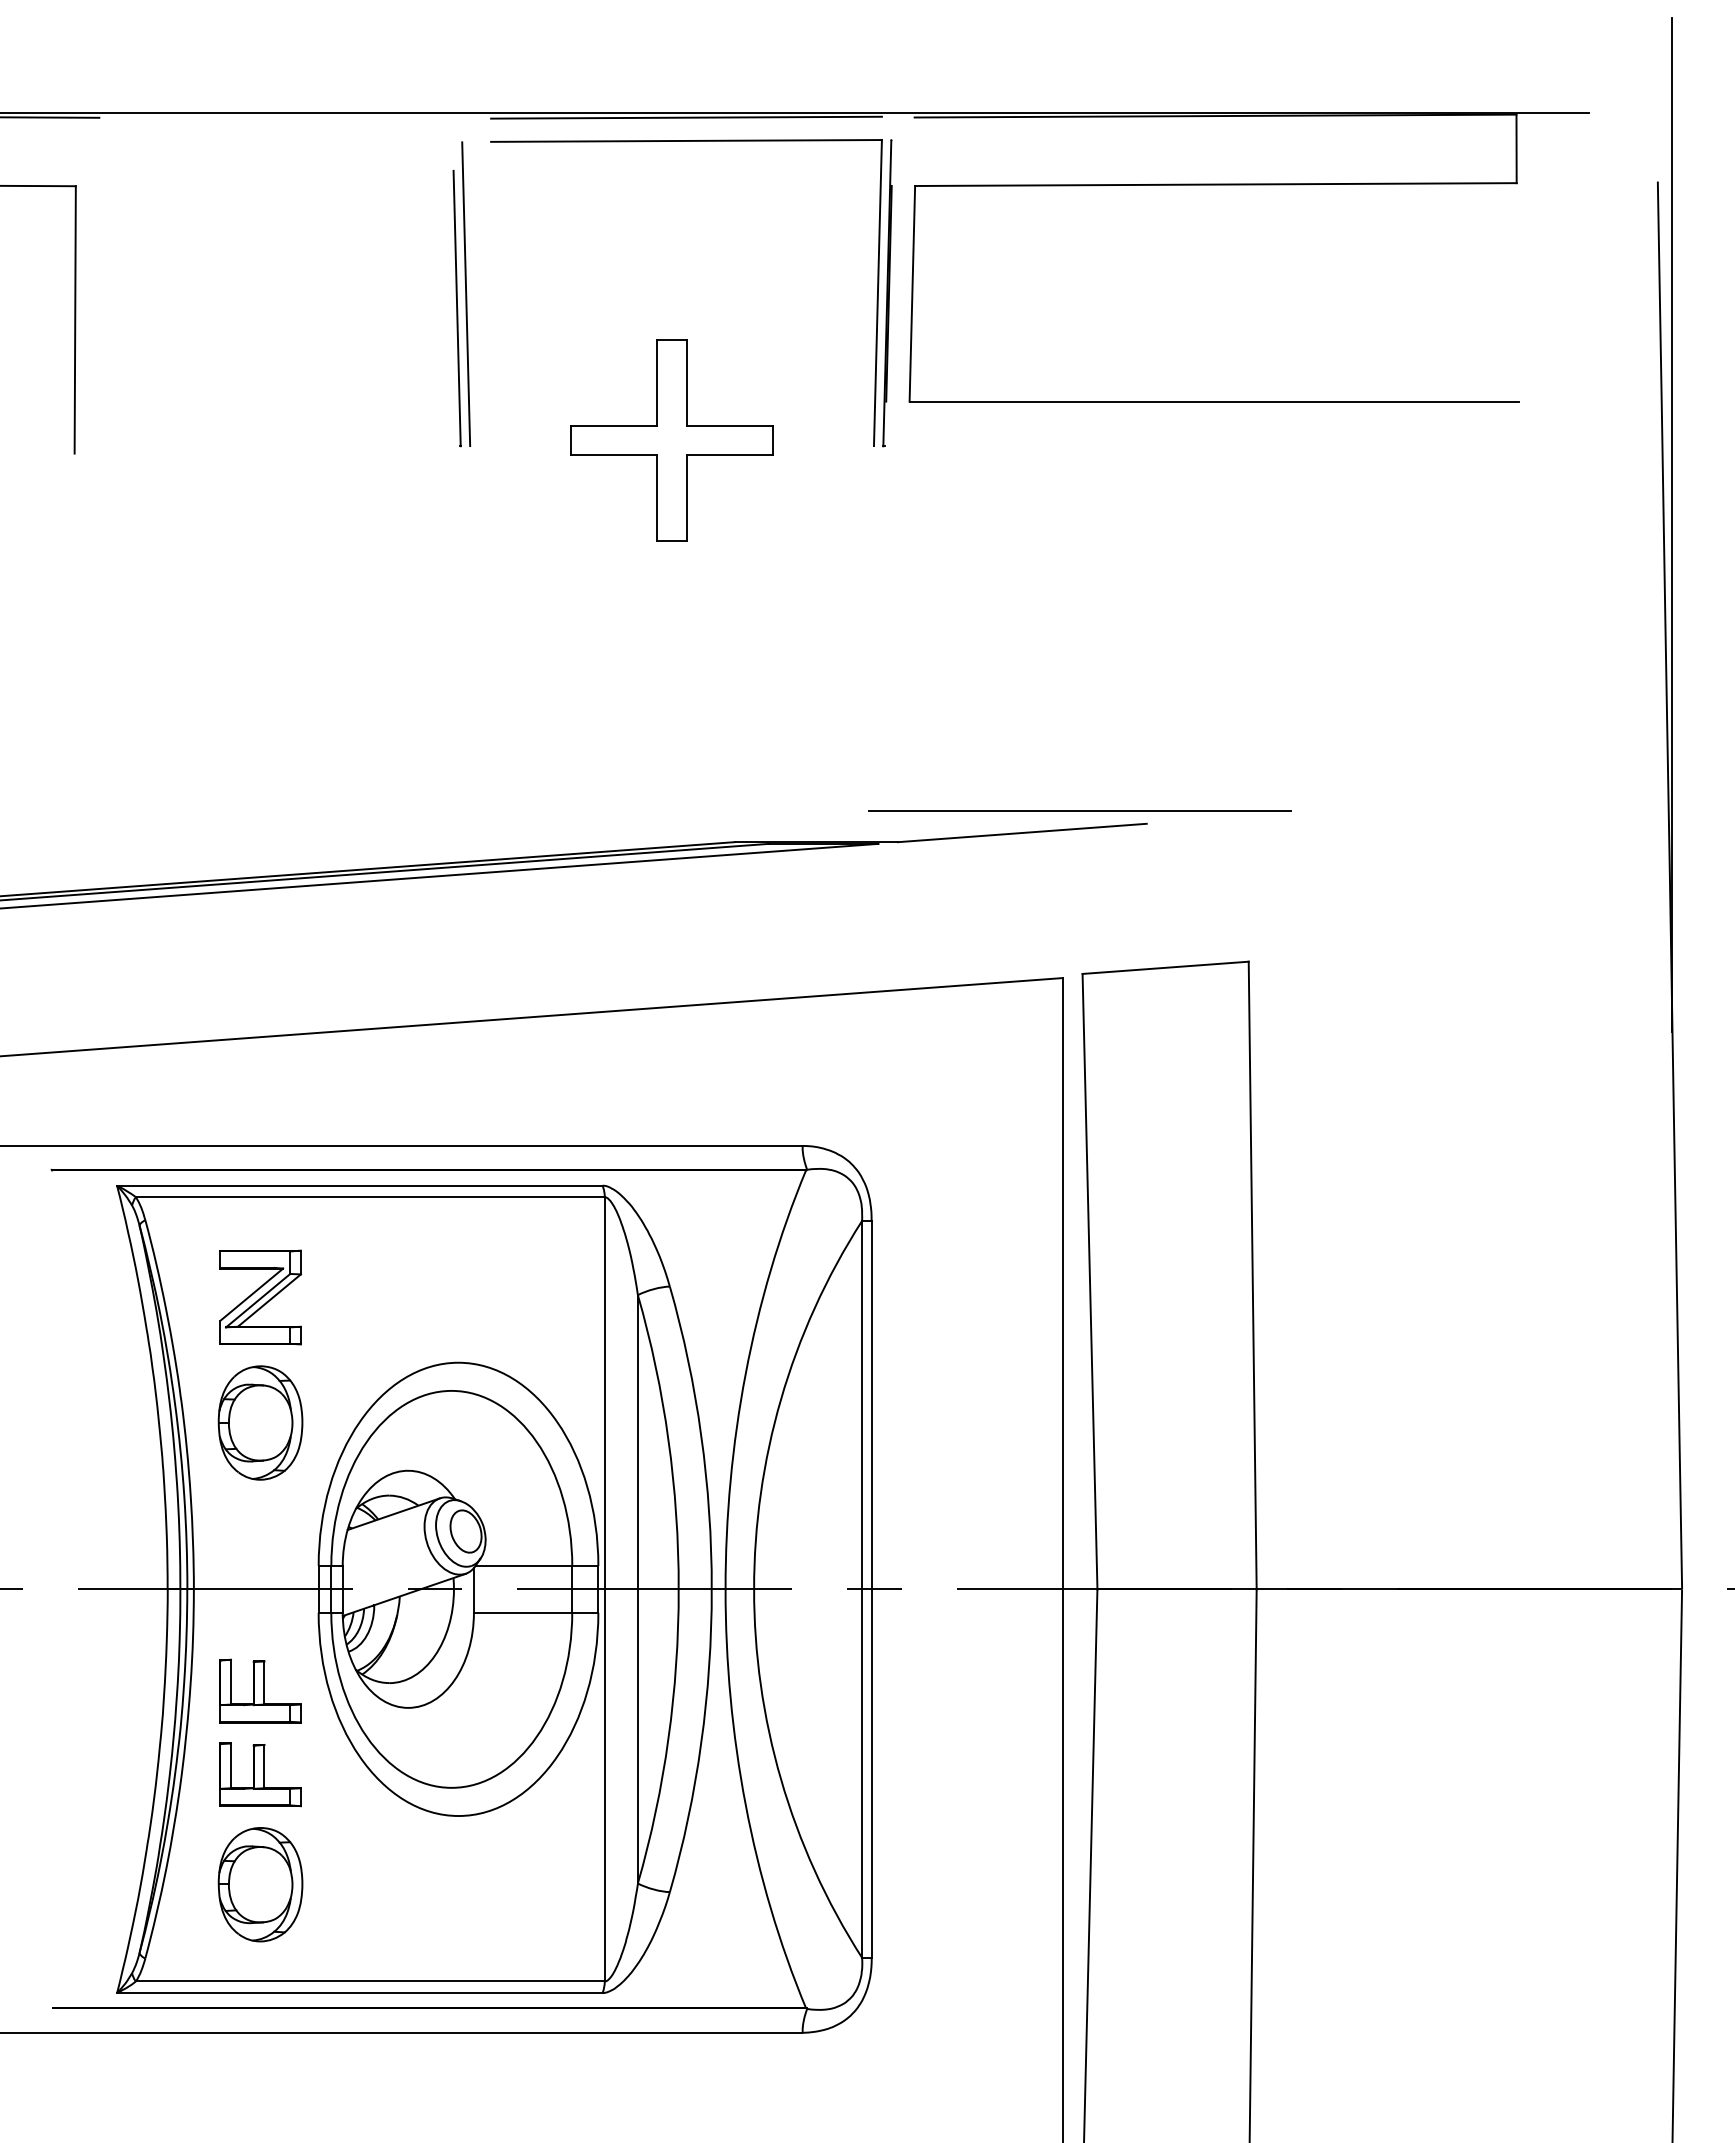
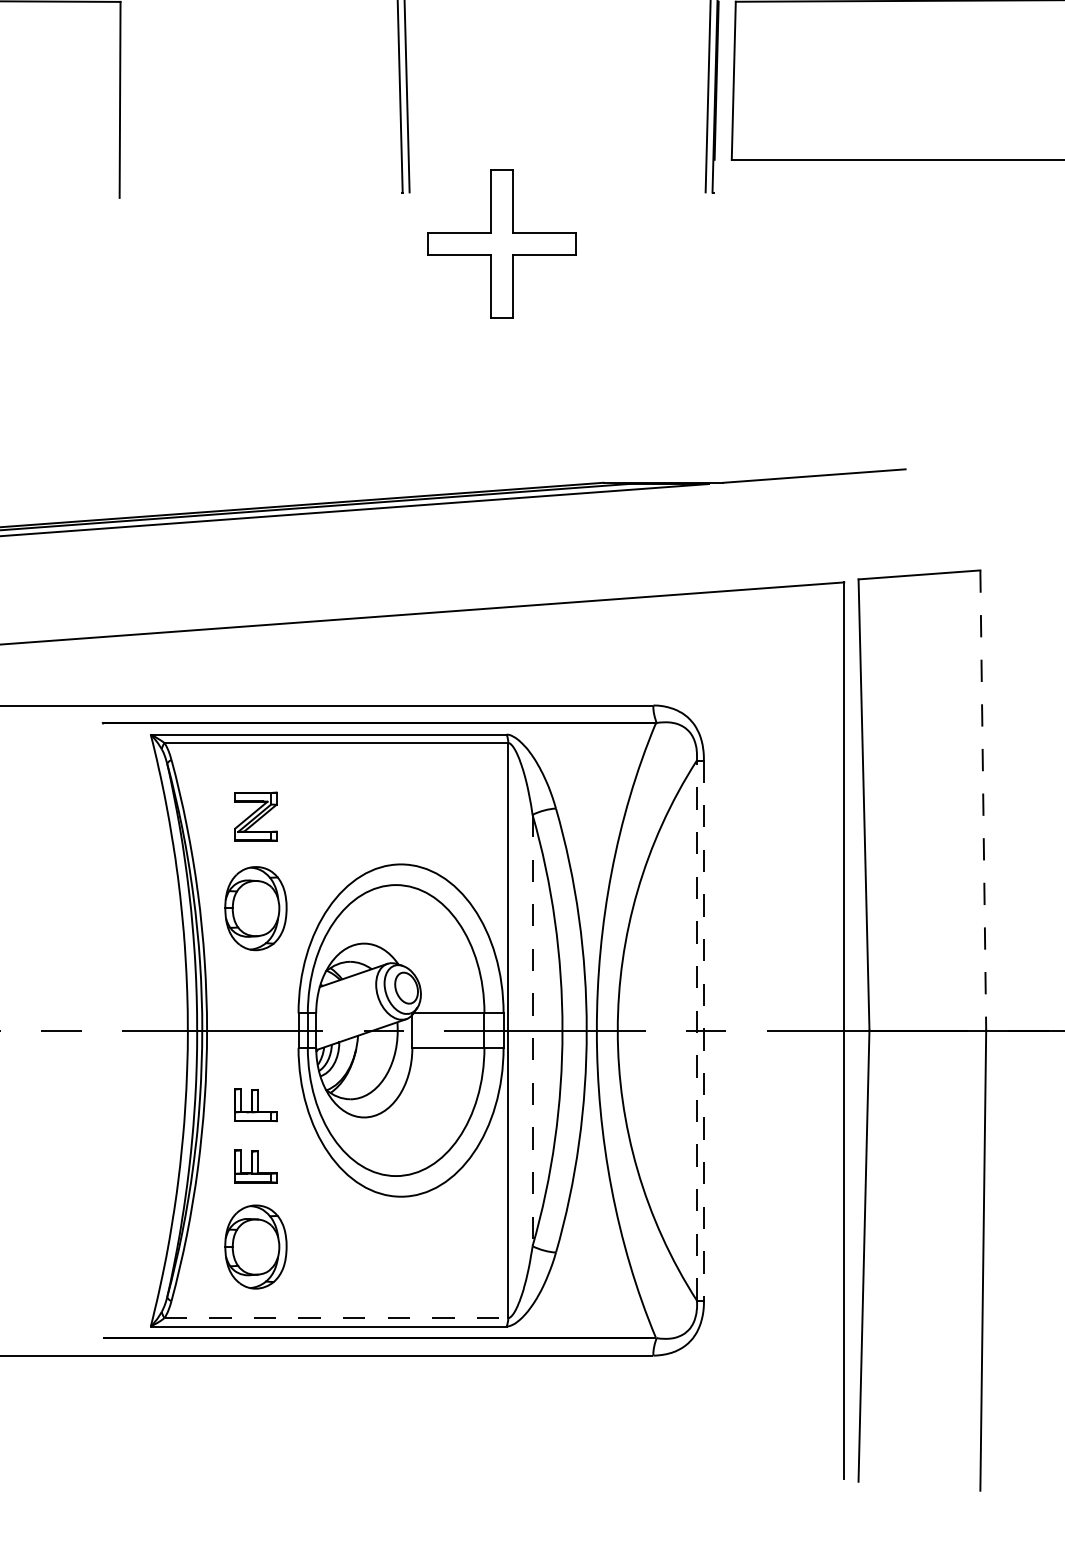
part: (671, 440) -> (501, 244), moved
line: (1079, 811) -> (856, 460), removed
line: (1252, 1275) -> (983, 800), solid -> dashed
part: (260, 1297) -> (255, 816), size x0.7
line: (862, 1588) -> (697, 1029), solid -> dashed
line: (637, 1589) -> (532, 1030), solid -> dashed
line: (871, 1589) -> (703, 1030), solid -> dashed
part: (260, 1690) -> (255, 1104), size x0.7
part: (260, 1774) -> (255, 1166), size x0.7
line: (370, 1981) -> (336, 1318), solid -> dashed

